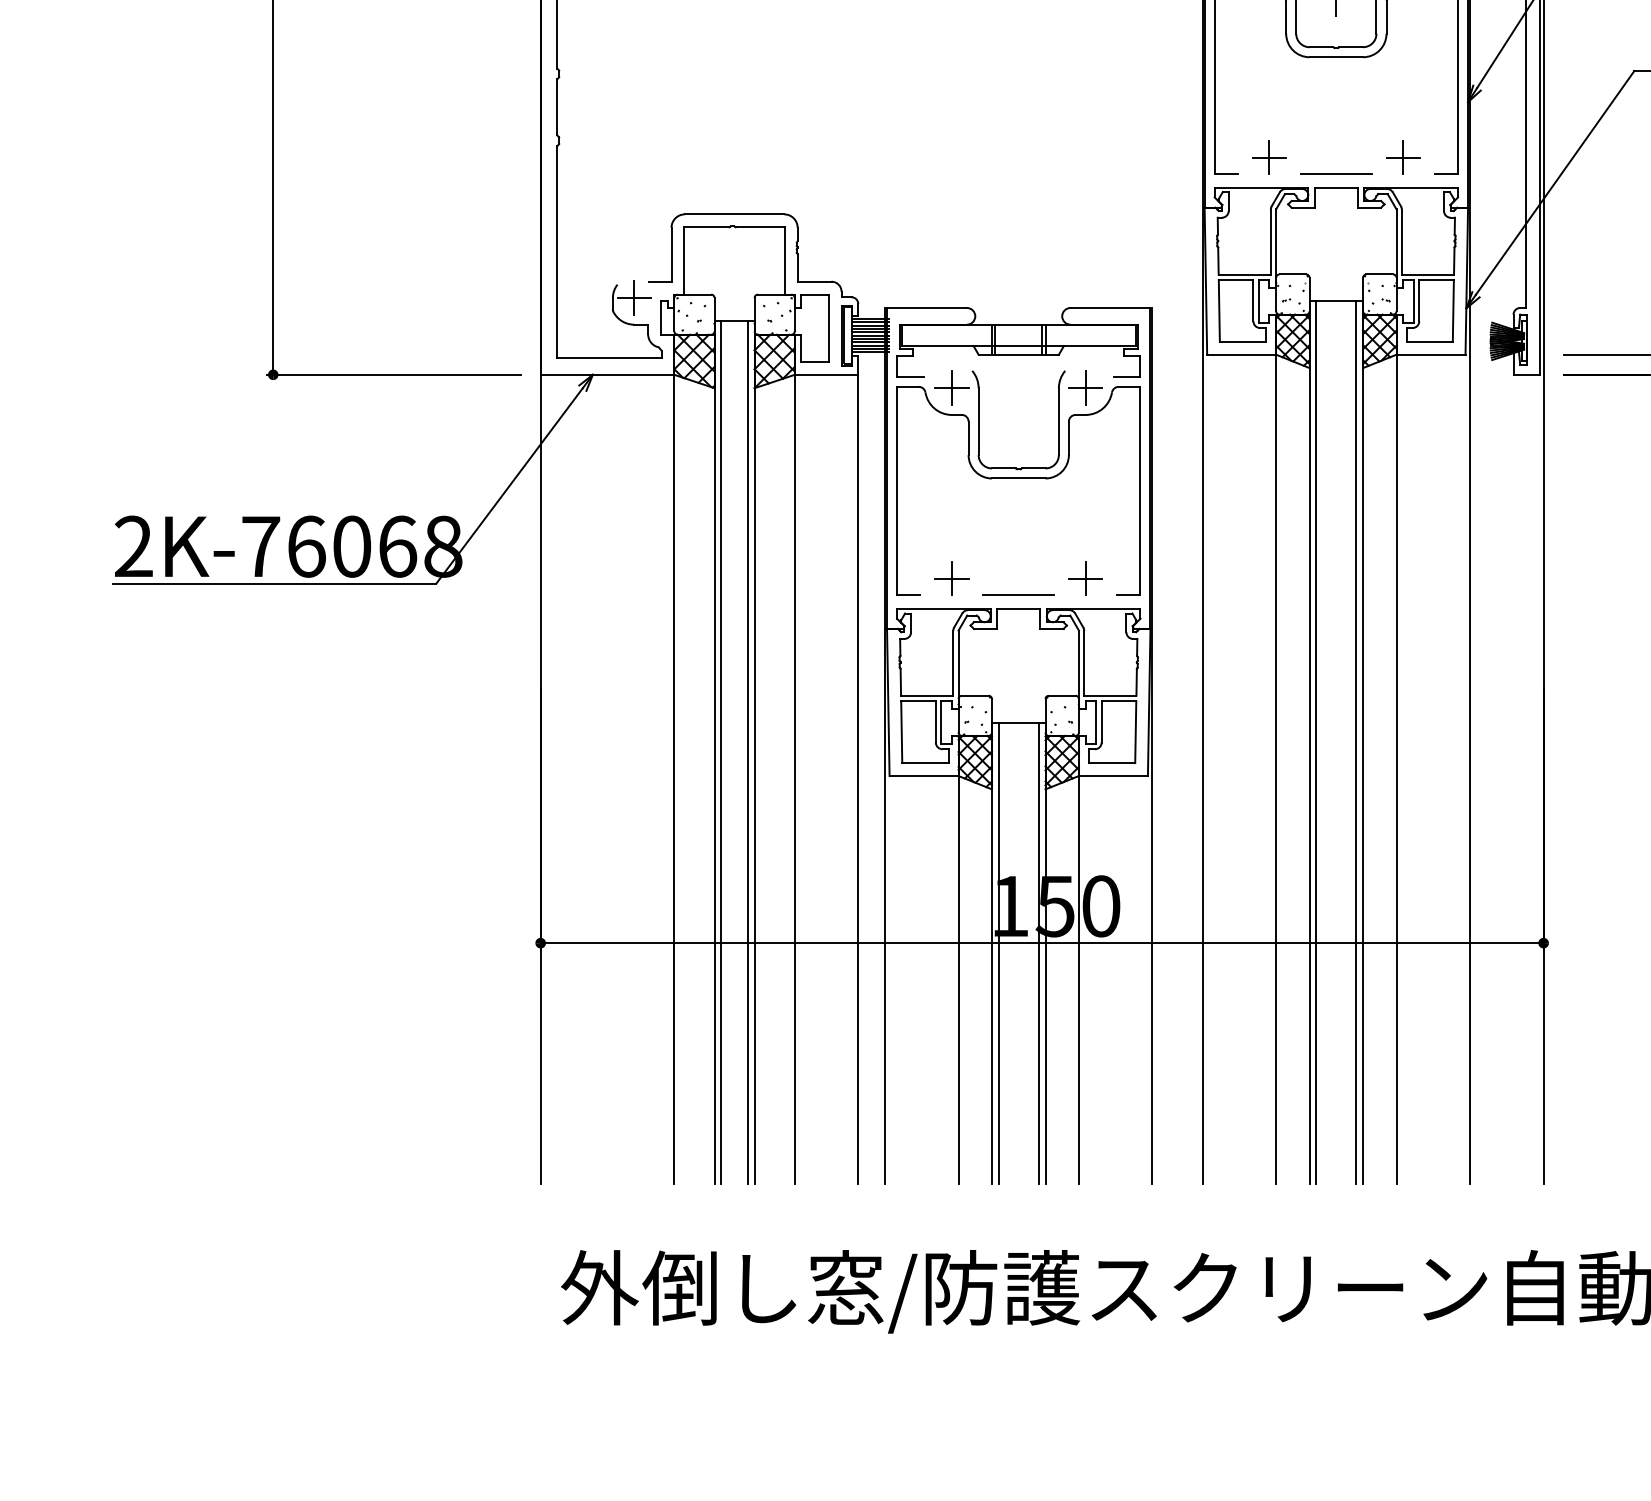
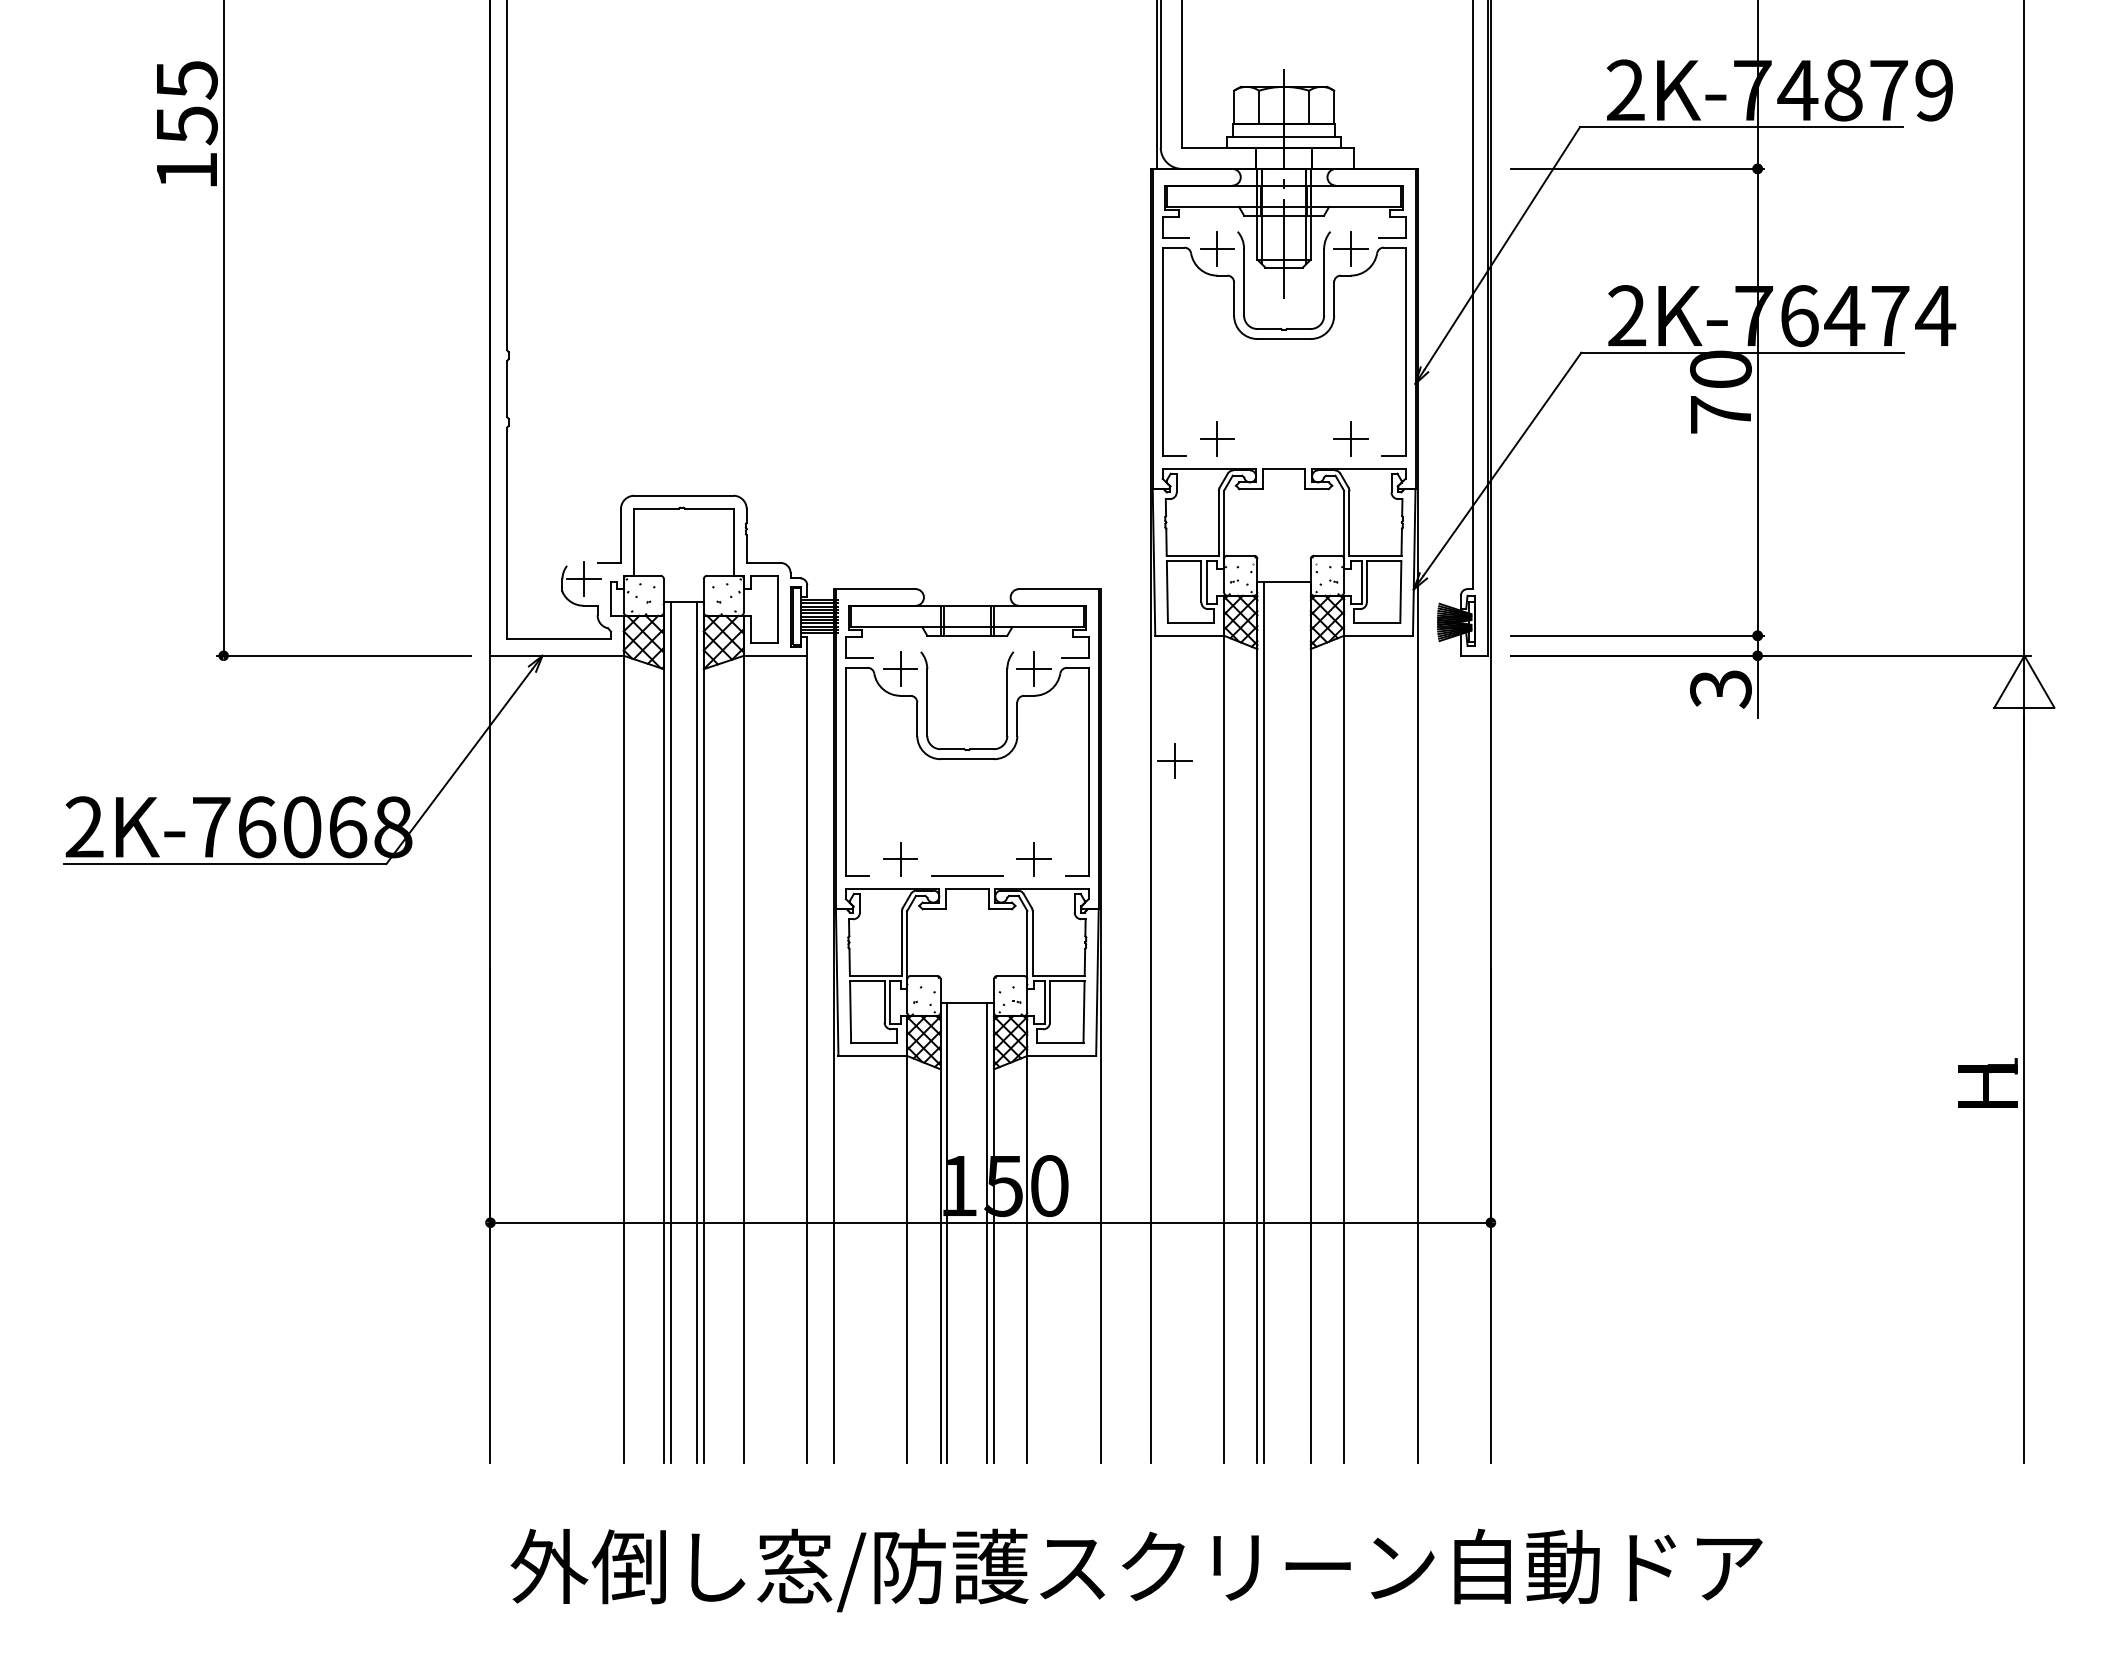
line: (1335, 174) -> (1283, 455), removed
part: (1226, 479) -> (1174, 760), added
line: (1356, 742) -> (1304, 1022), removed

